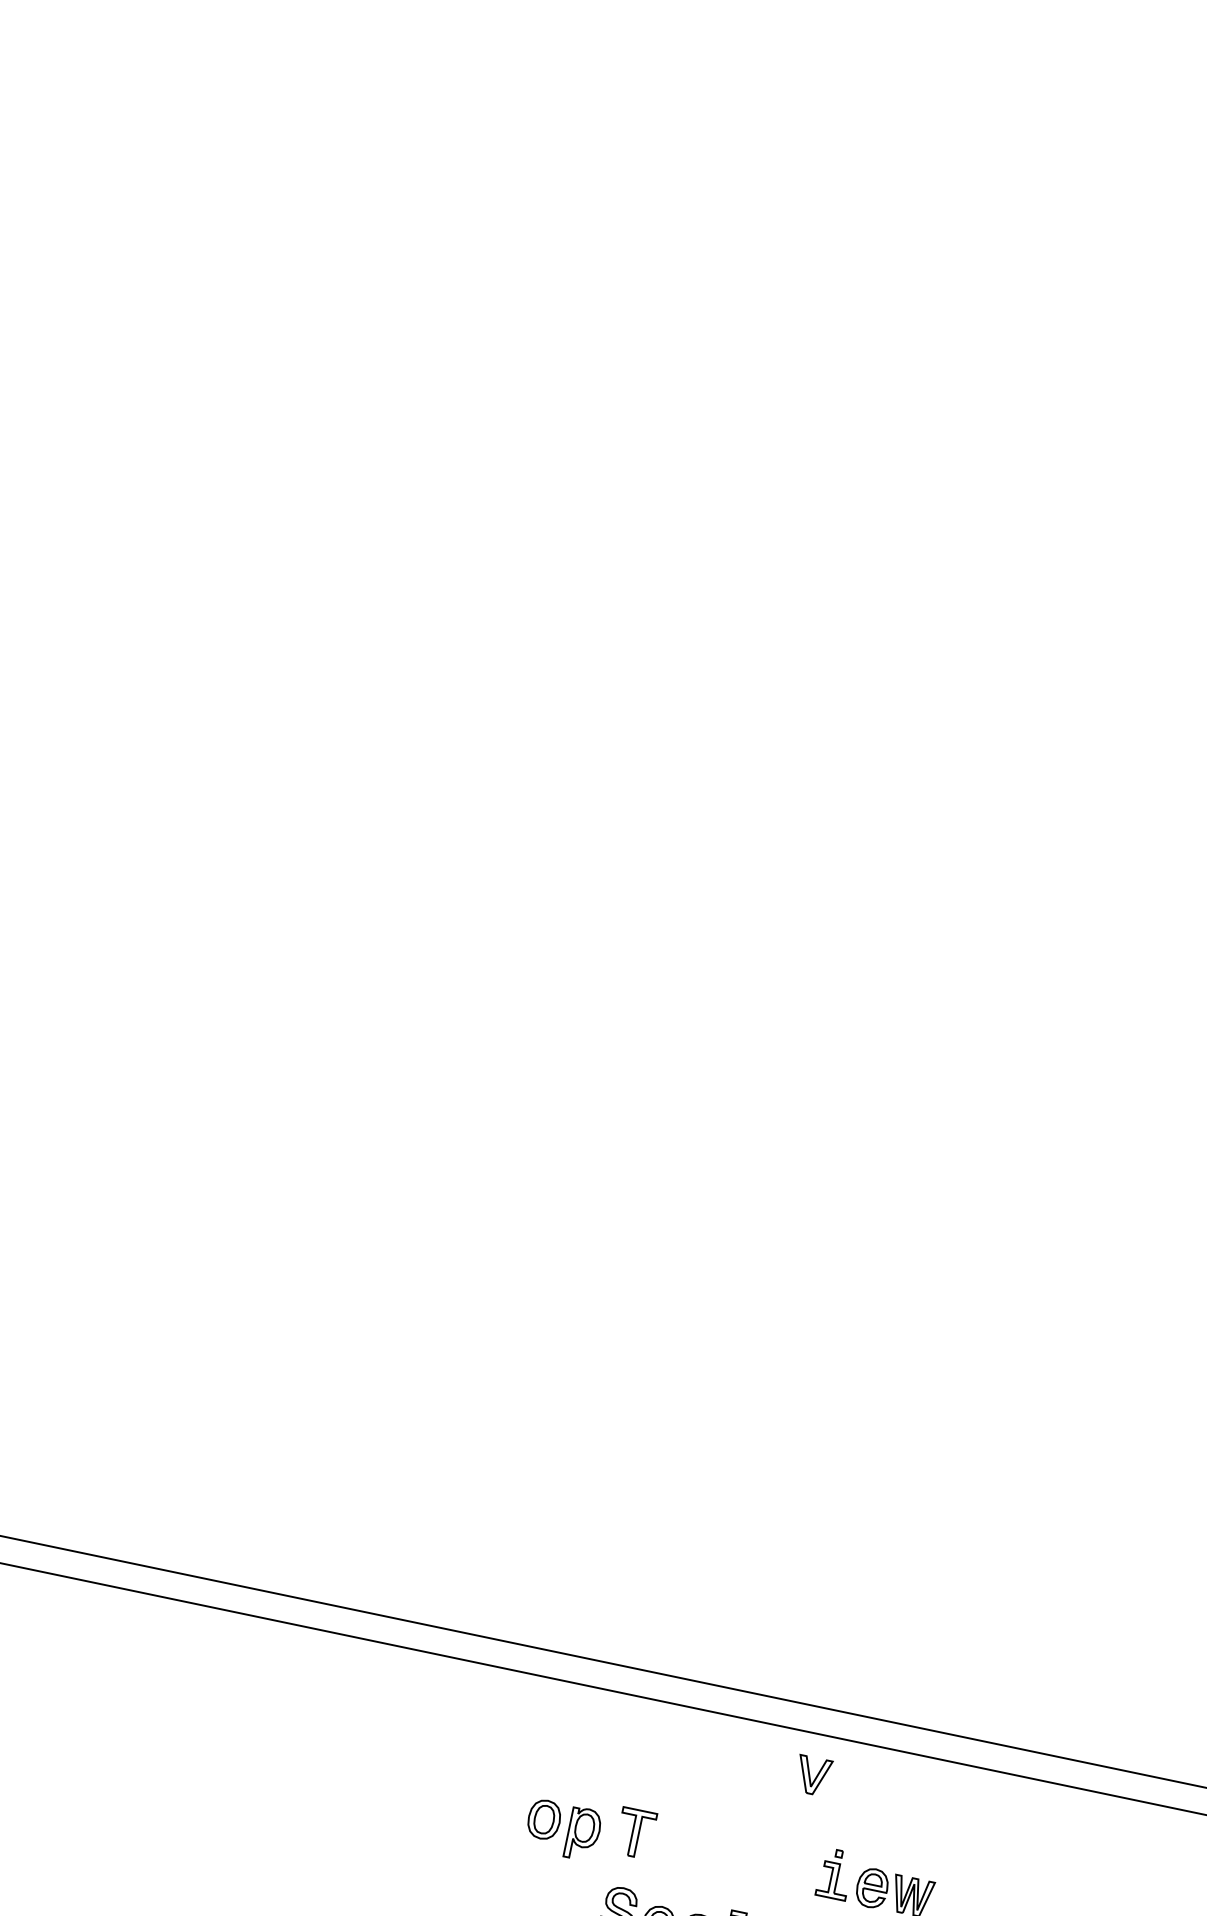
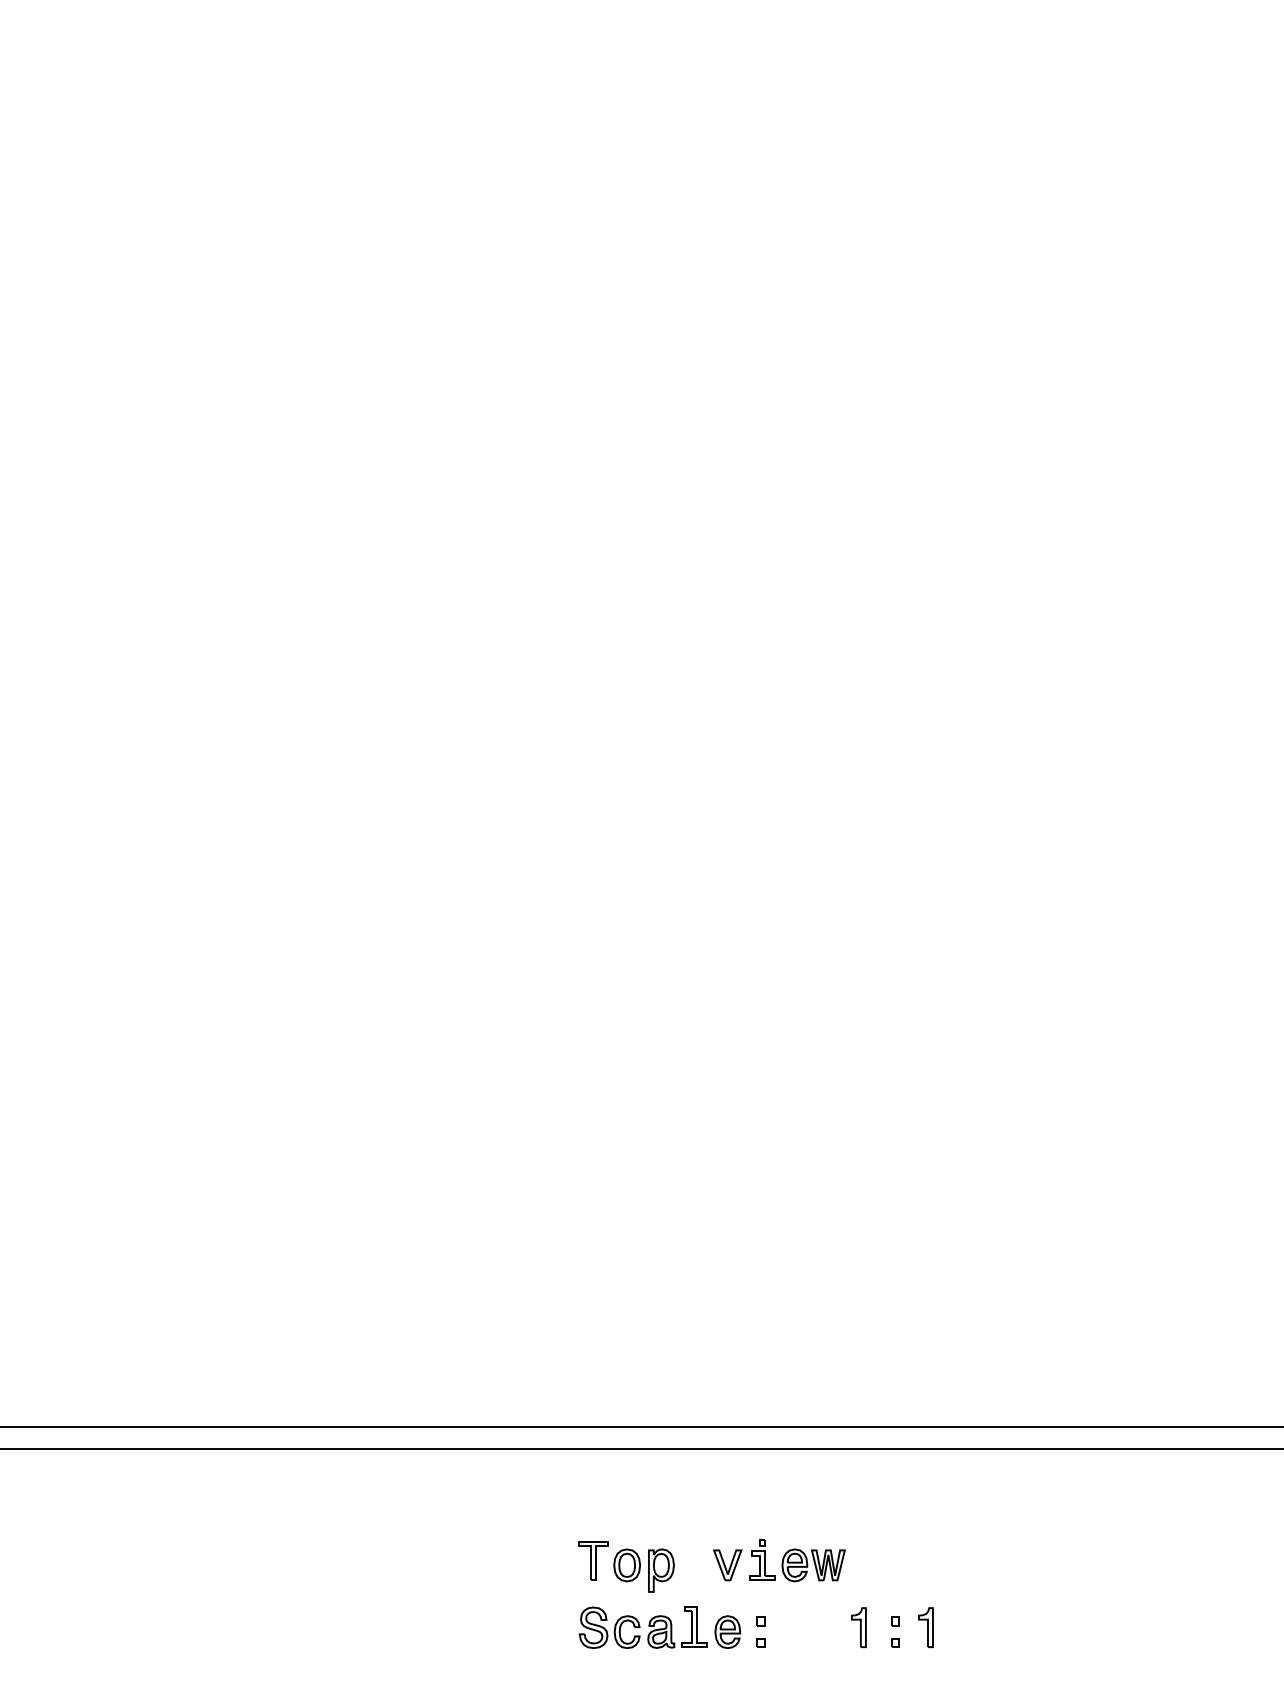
part: (812, 1776) -> (727, 1565), moved
part: (562, 1829) -> (643, 1570), moved

